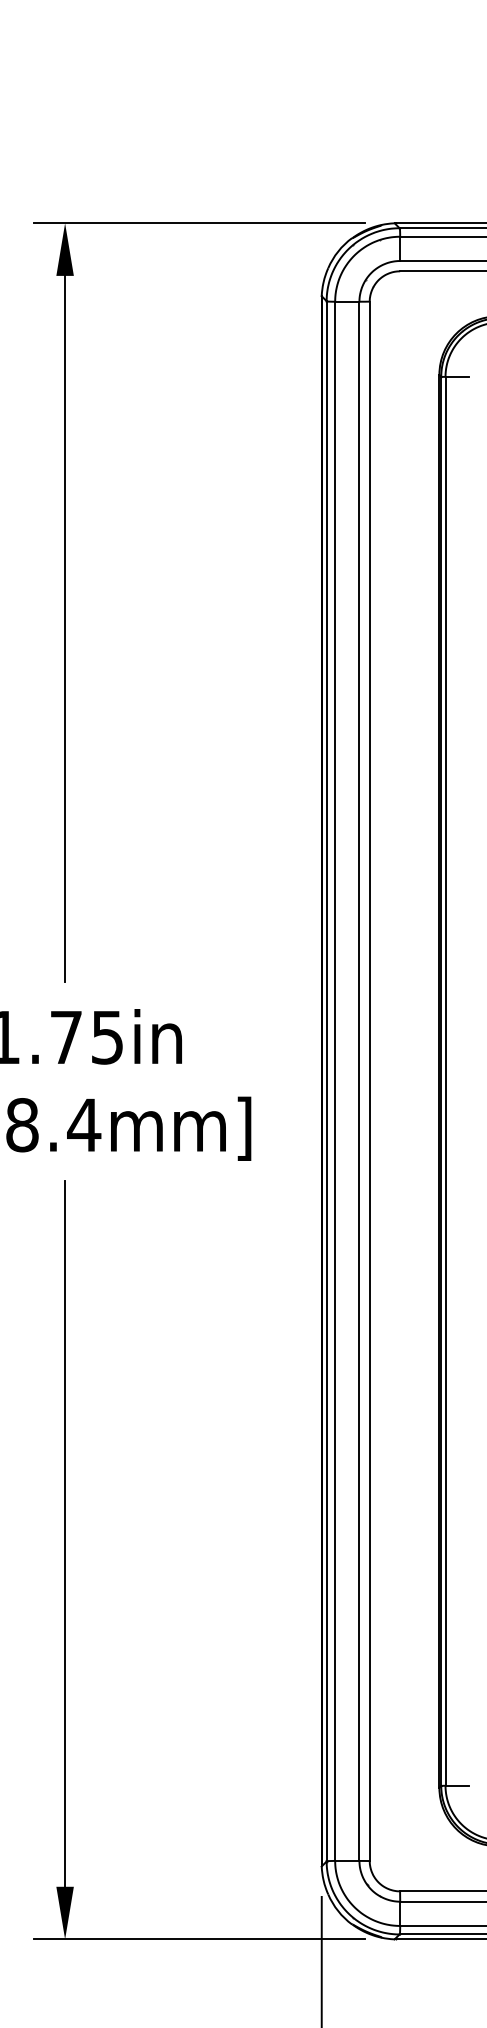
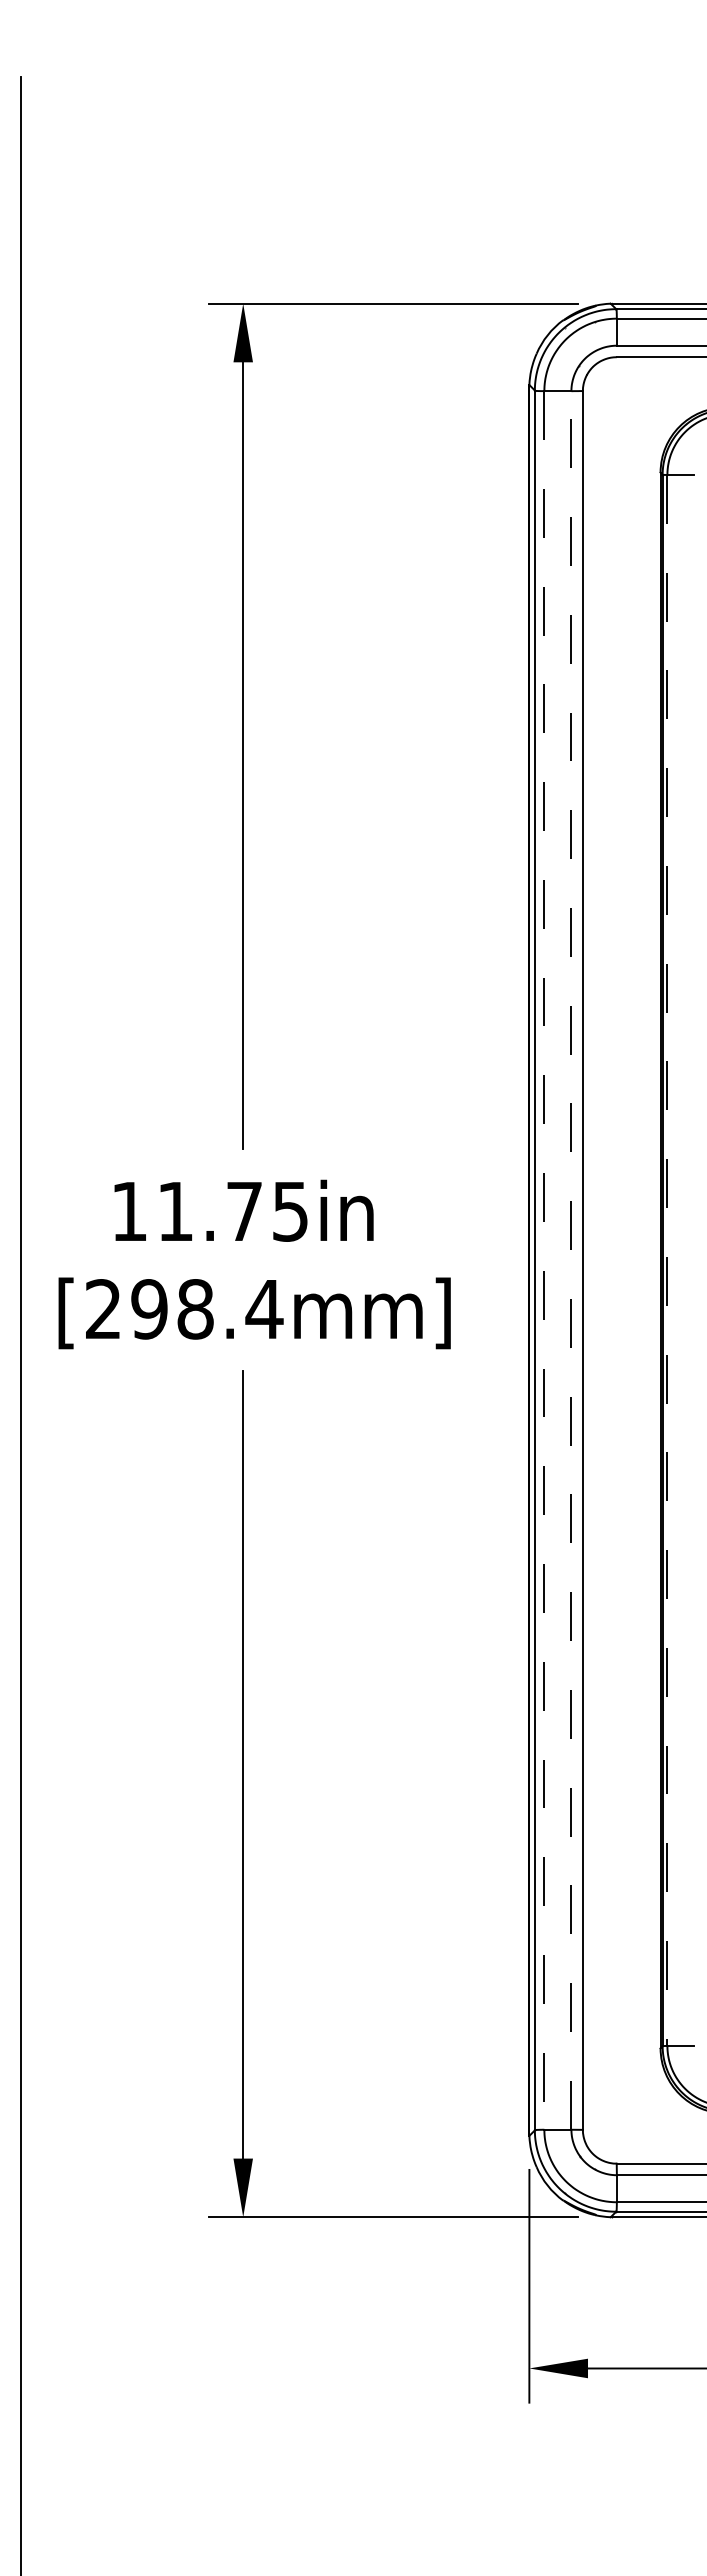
line: (359, 1080) -> (571, 1259), solid -> dashed
line: (335, 1081) -> (544, 1260), solid -> dashed
line: (445, 1081) -> (667, 1260), solid -> dashed

